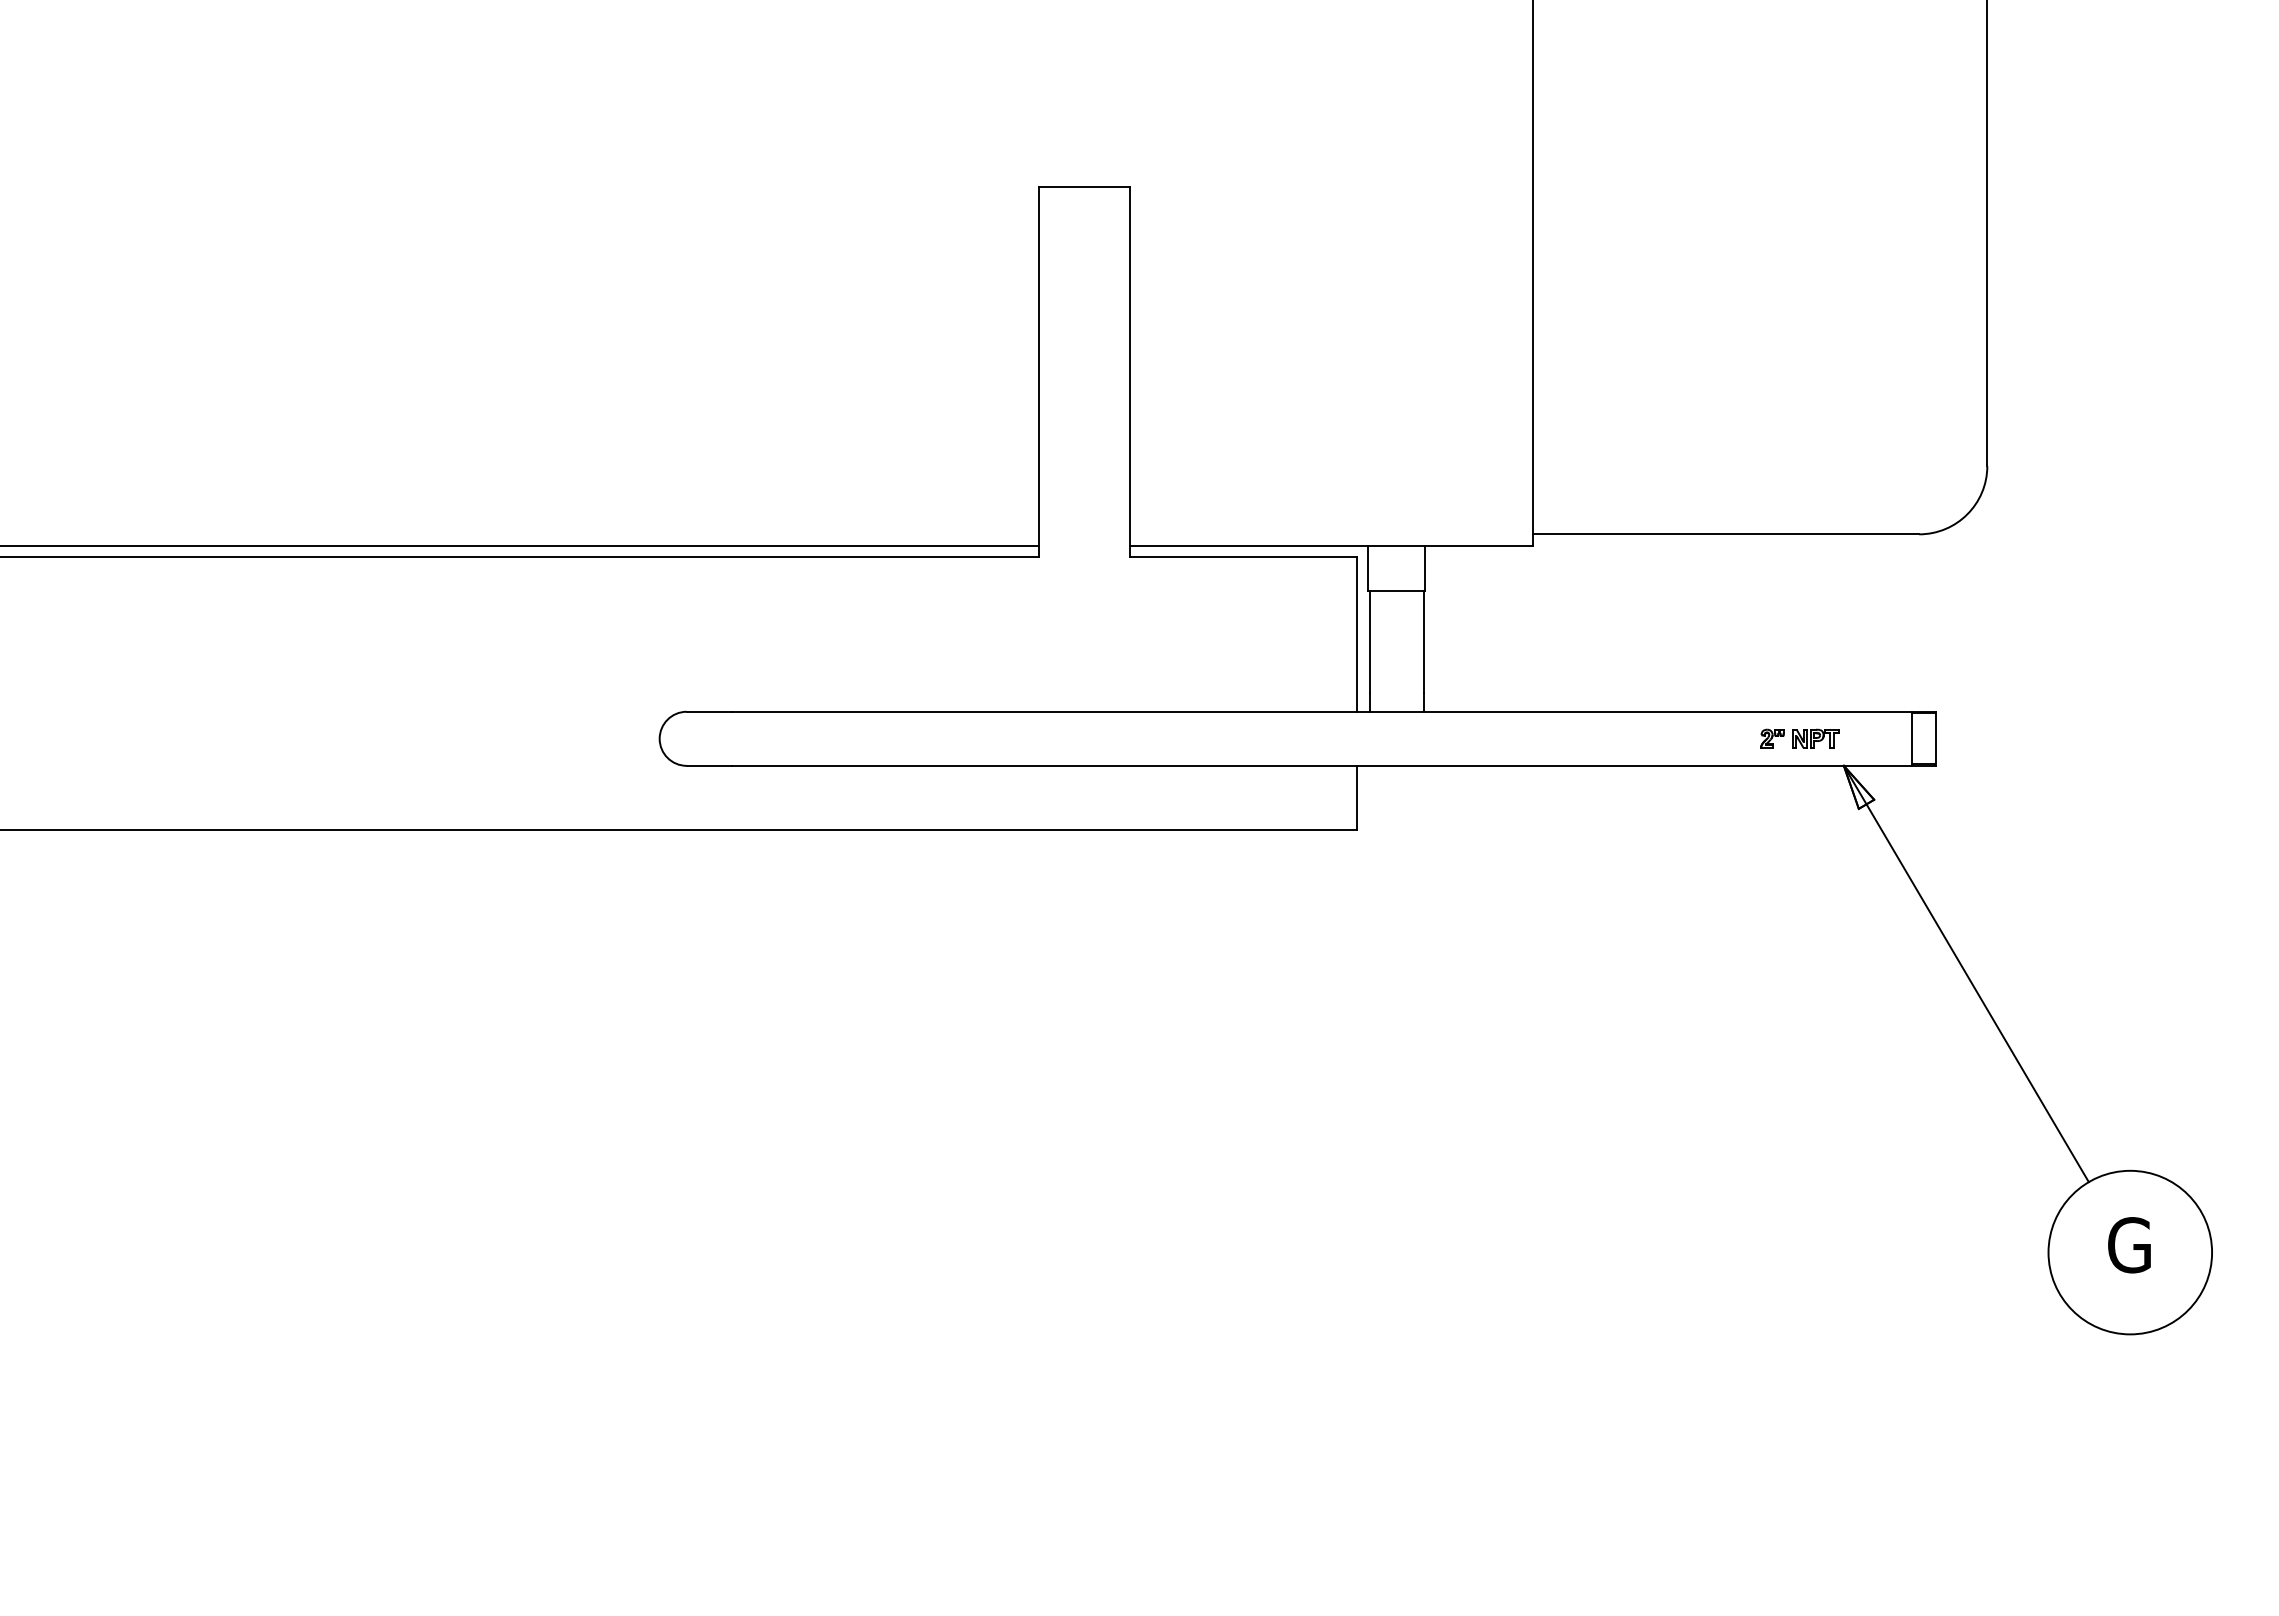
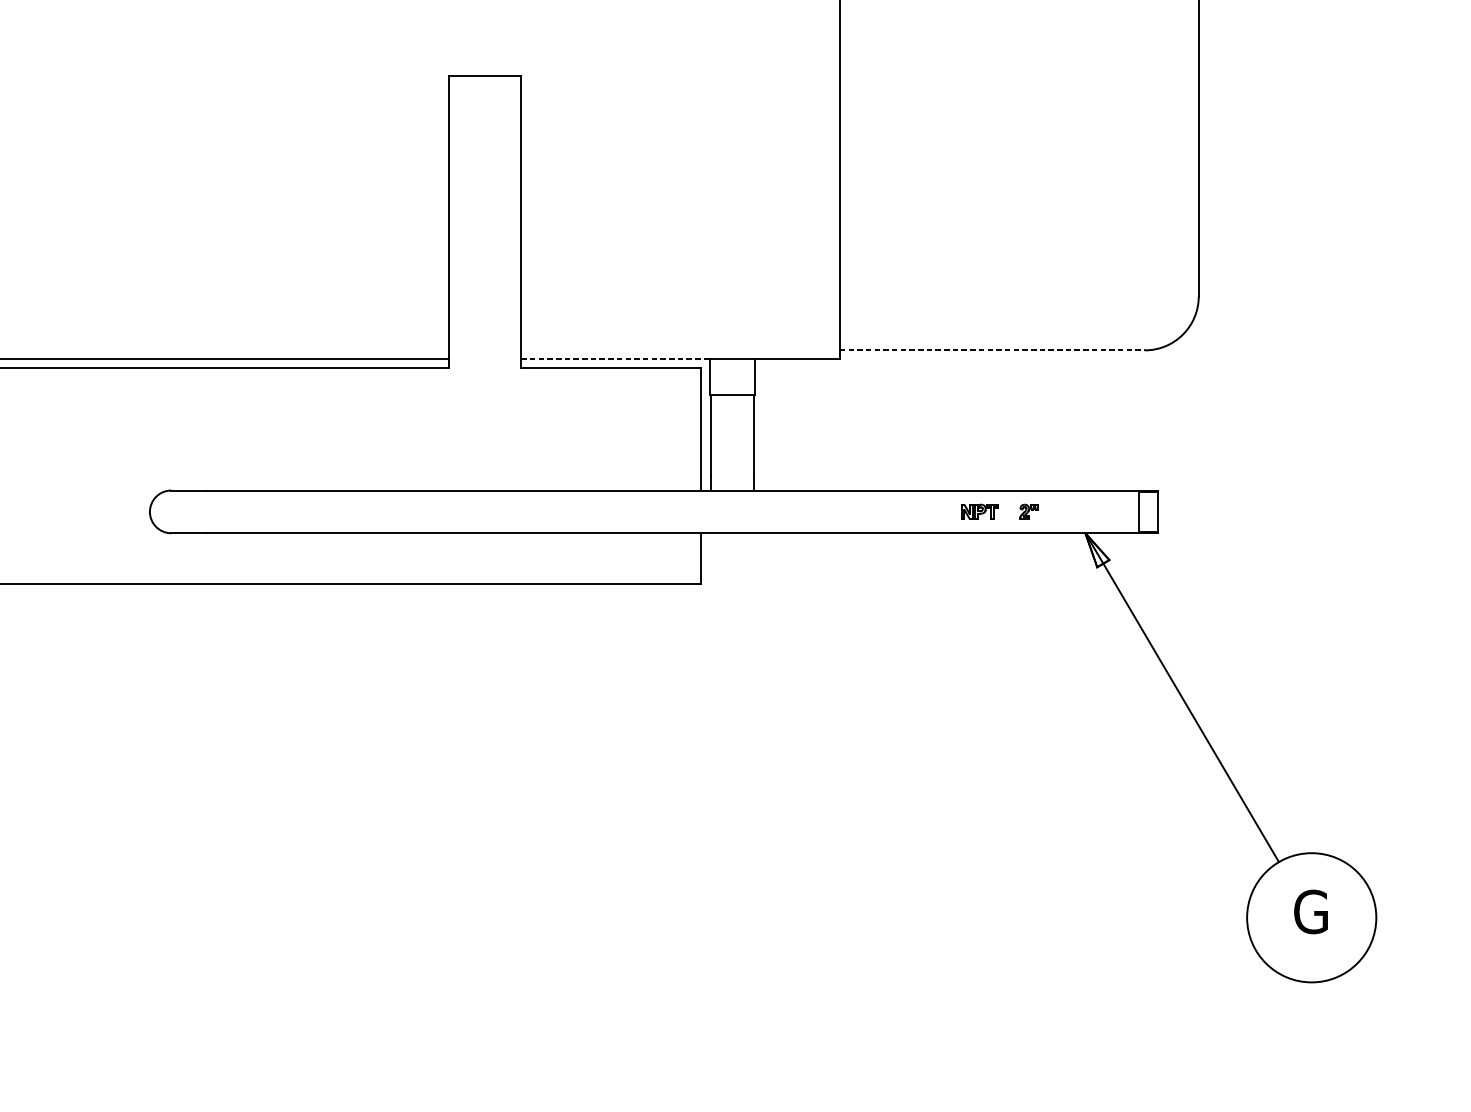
line: (1726, 534) -> (992, 350), solid -> dashed
line: (1249, 545) -> (615, 359), solid -> dashed
part: (1815, 738) -> (979, 511), moved

